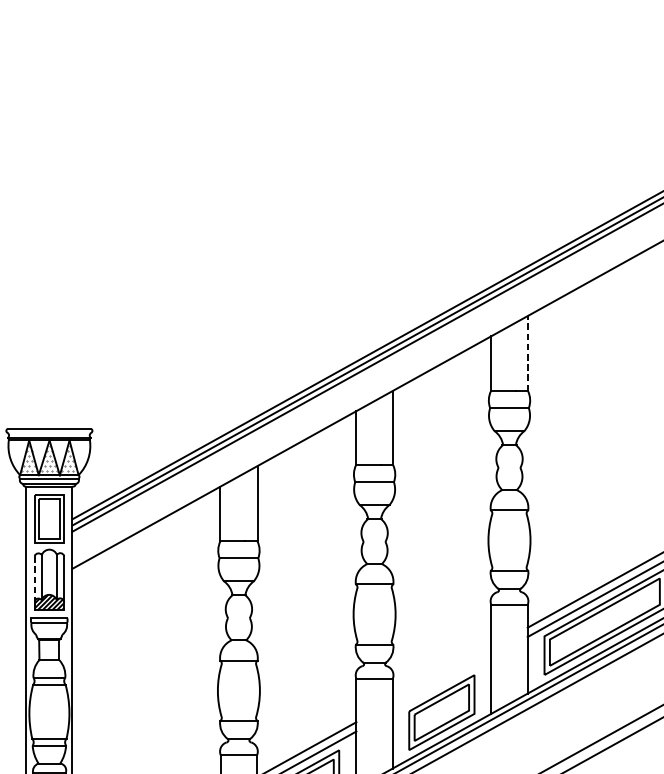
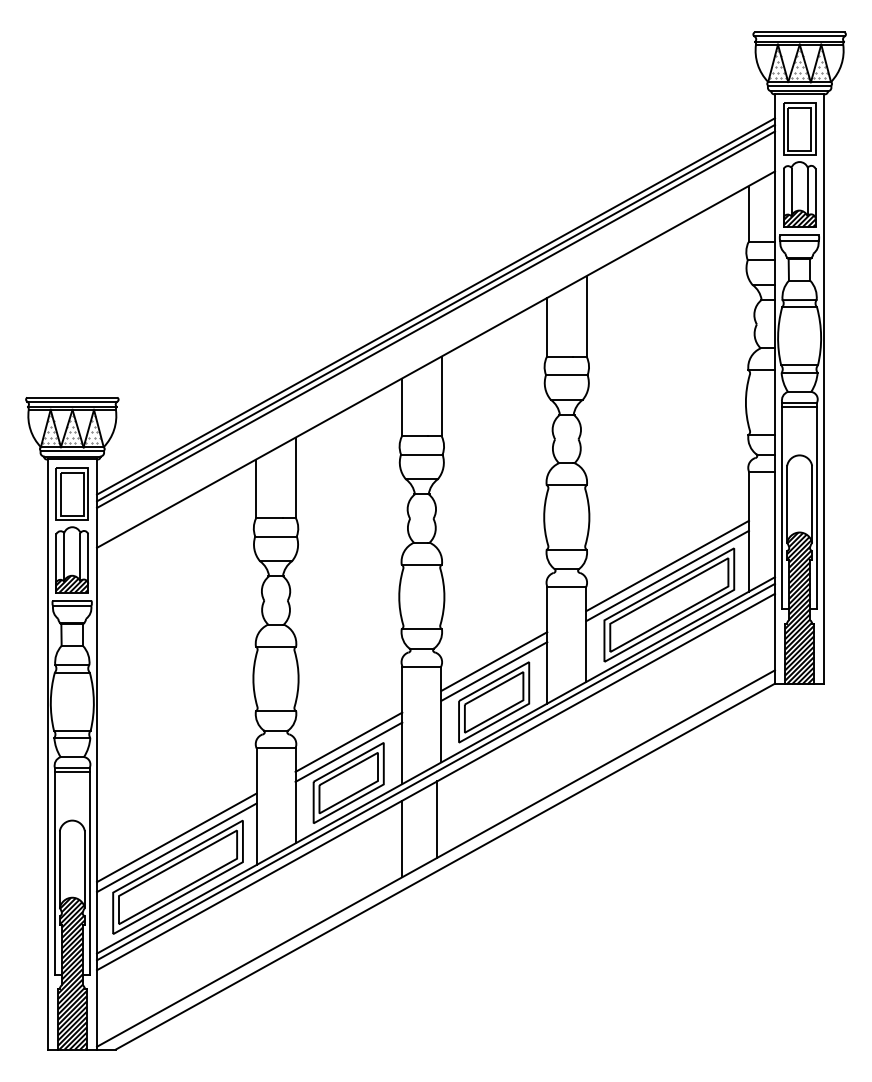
line: (527, 352) -> (586, 315), dashed -> solid
line: (49, 432) -> (72, 401), added
line: (34, 578) -> (56, 558), dashed -> solid
line: (442, 674) -> (494, 661), added
line: (442, 683) -> (494, 671), added

